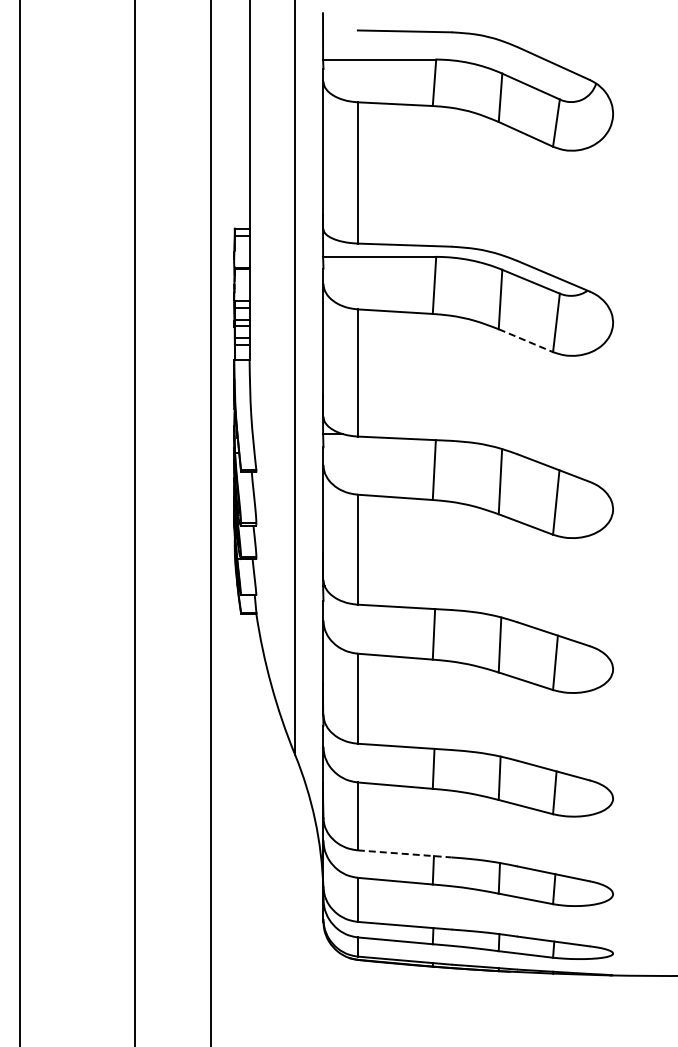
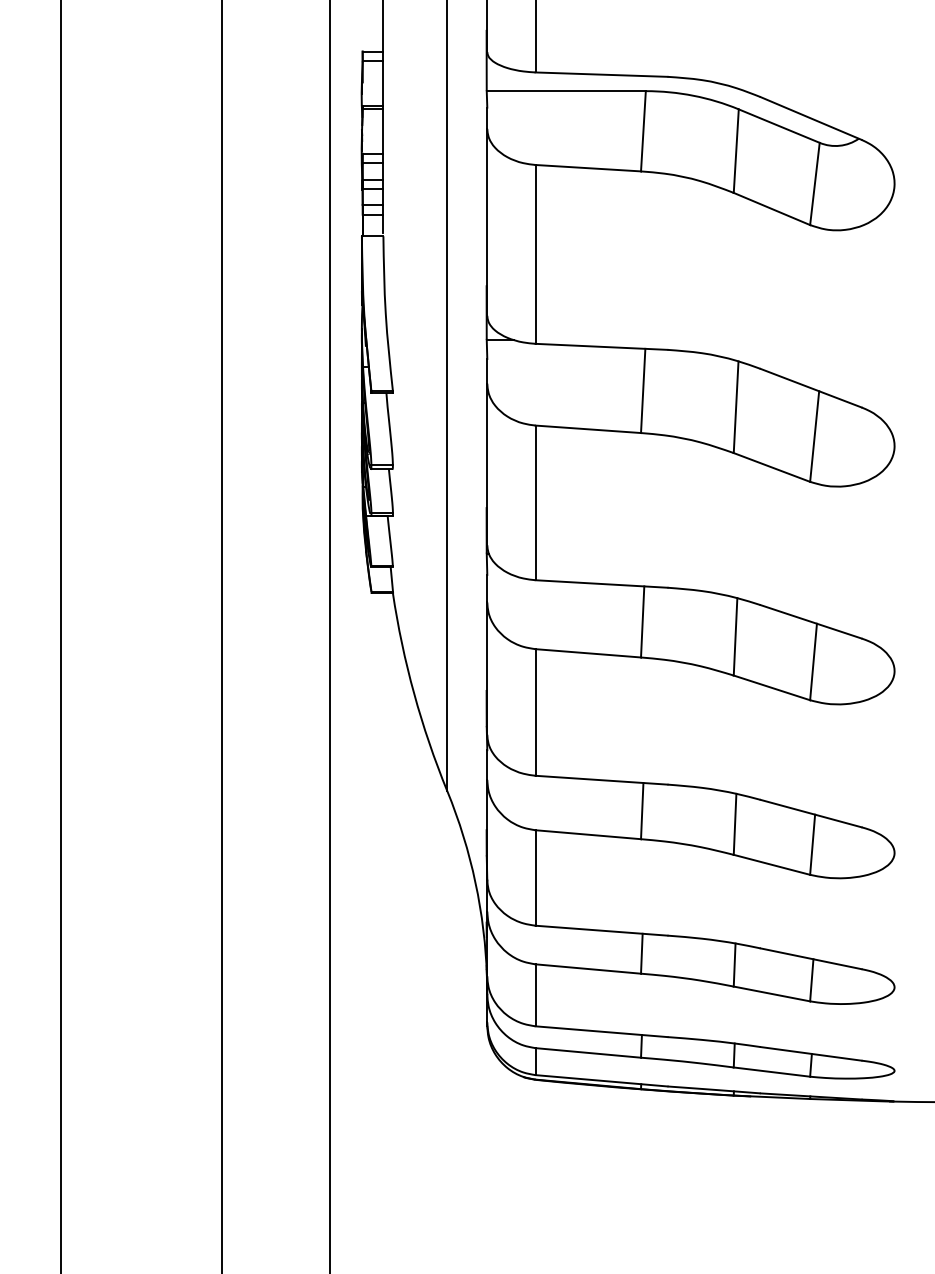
line: (526, 340) -> (772, 208), dashed -> solid
line: (405, 853) -> (602, 930), dashed -> solid

